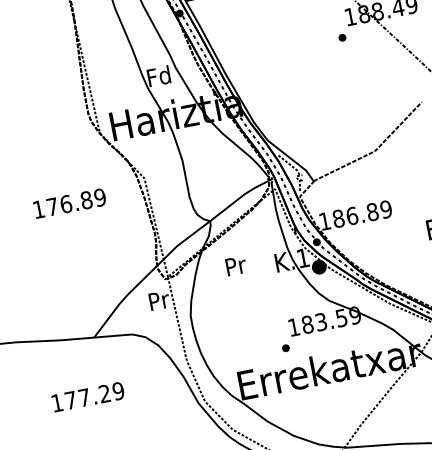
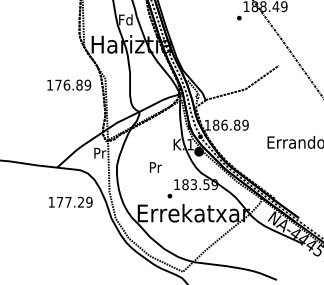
text: (70, 202) -> (69, 84), moved
text: (235, 266) -> (155, 167), moved
text: (87, 395) -> (70, 201), moved

